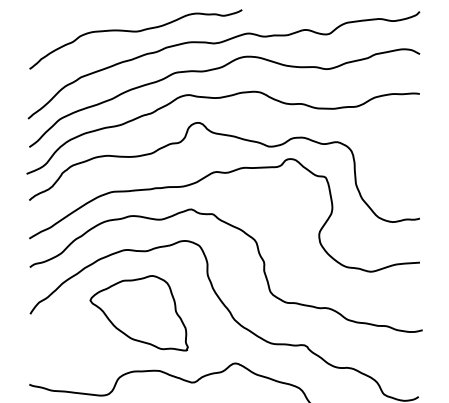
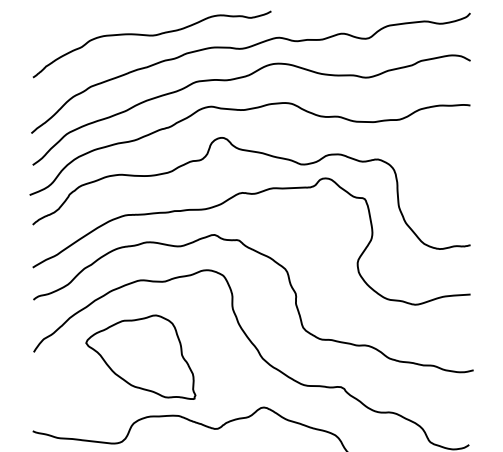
part: (138, 312) -> (140, 356), moved

